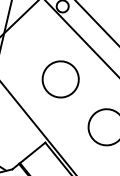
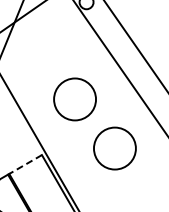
circle: (60, 79) -> (74, 99), moved
line: (32, 152) -> (25, 164), solid -> dashed

